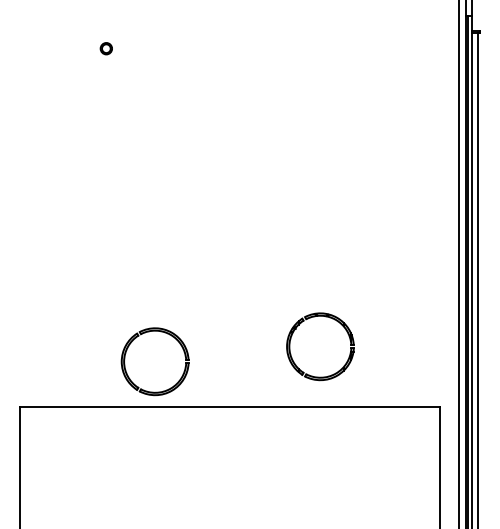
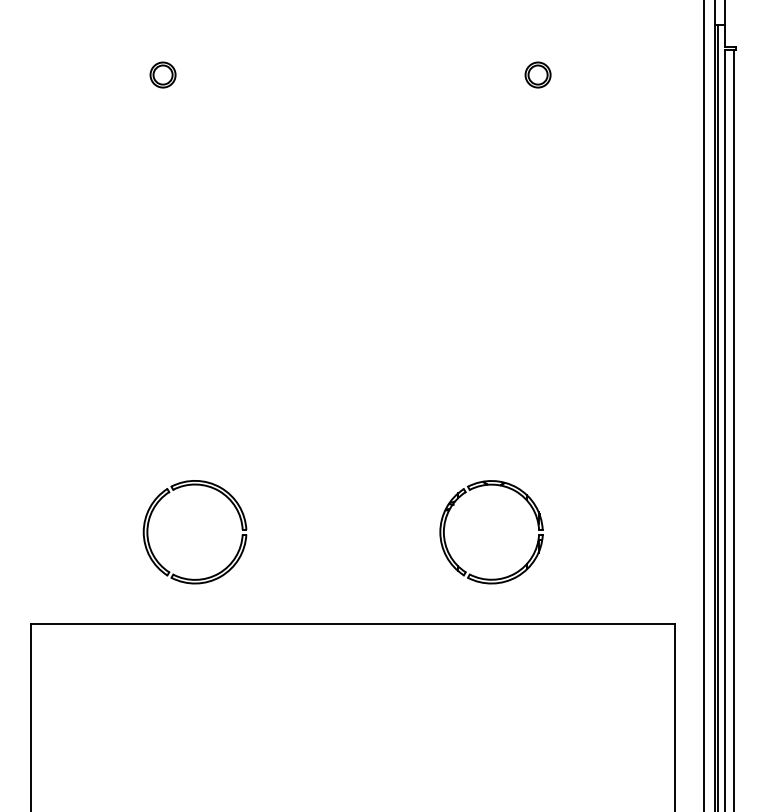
circle: (106, 48) -> (163, 74), size x1.43
part: (350, 48) -> (537, 74), added
part: (132, 342) -> (160, 502), moved

